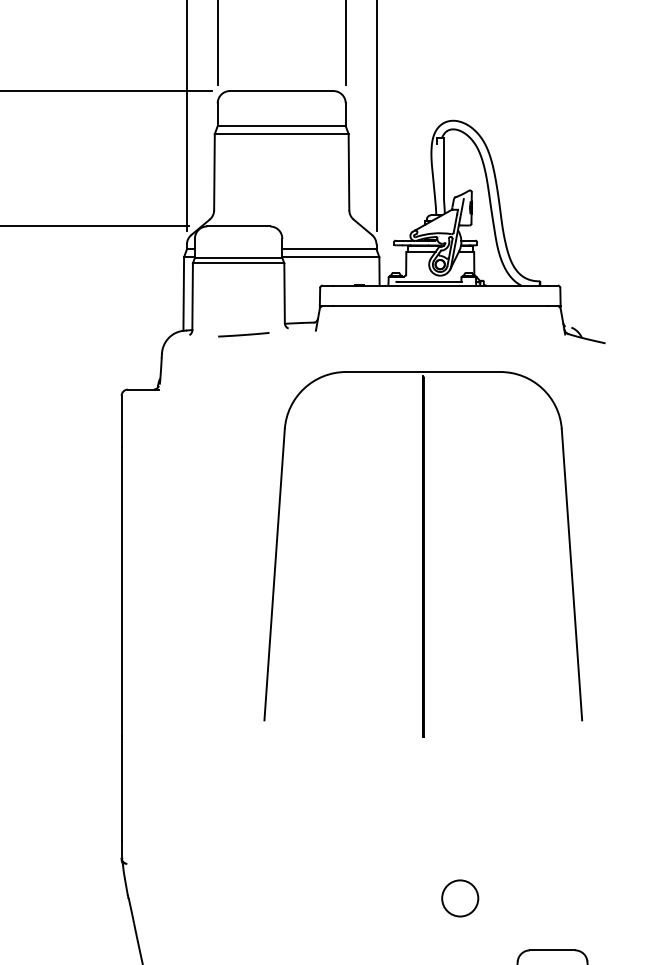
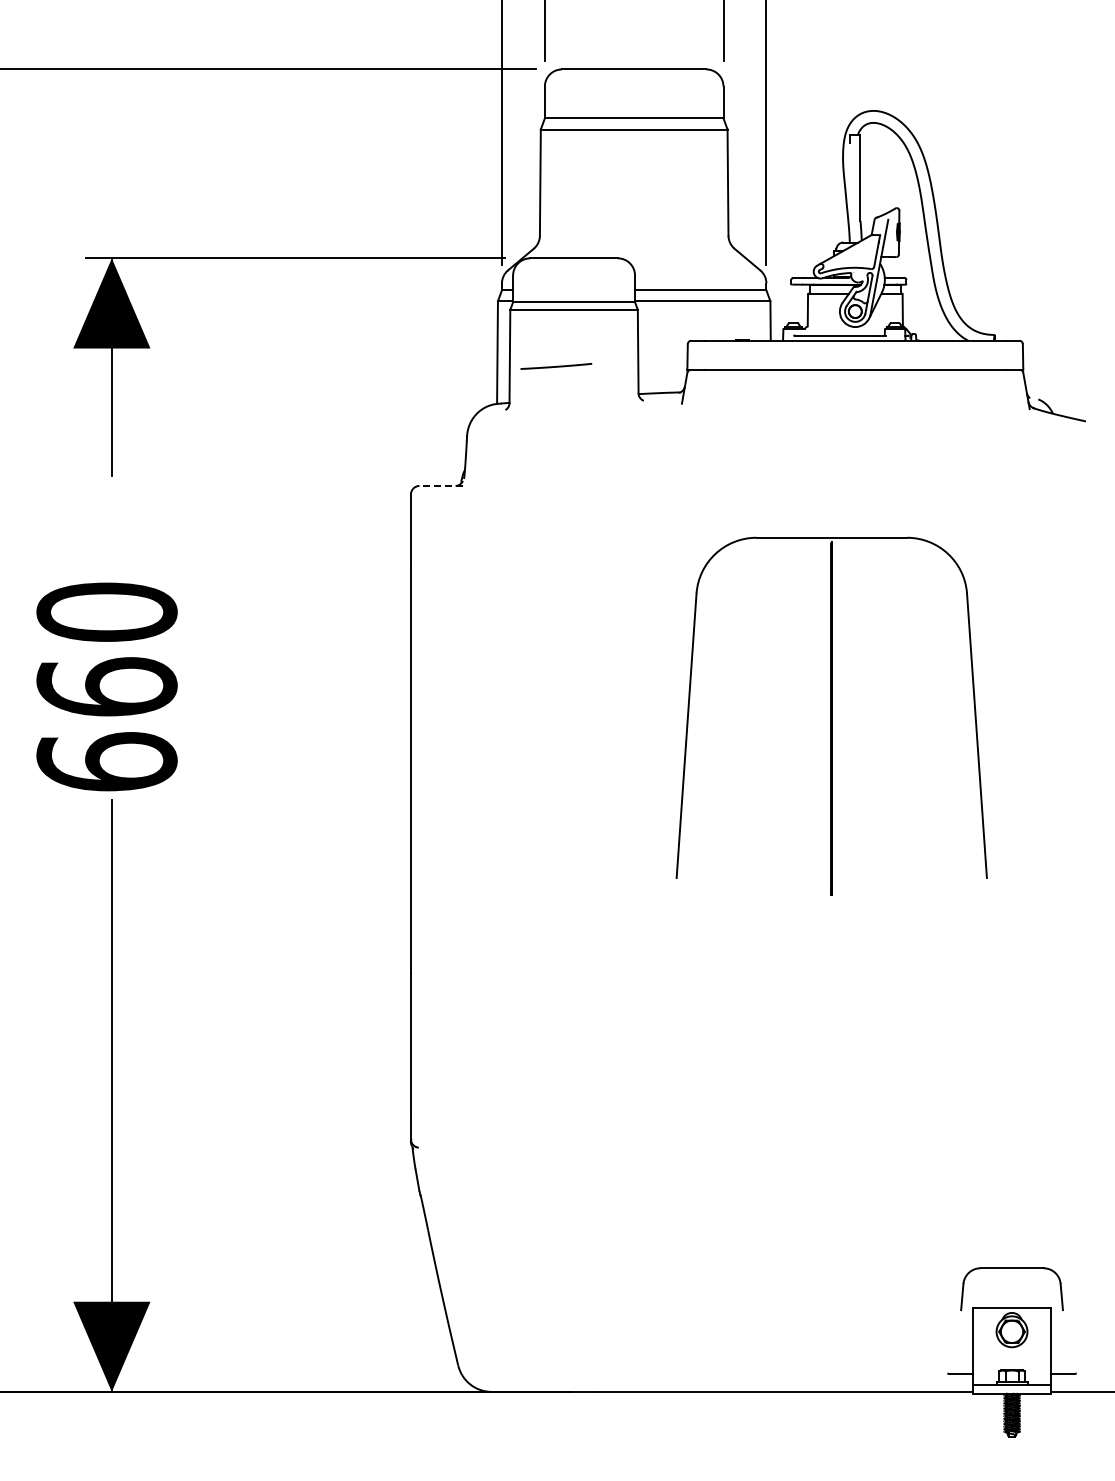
line: (243, 334) -> (556, 366), moved
line: (143, 389) -> (441, 485), solid -> dashed
part: (423, 554) -> (831, 715), size x0.7
part: (460, 898) -> (883, 1195), removed

